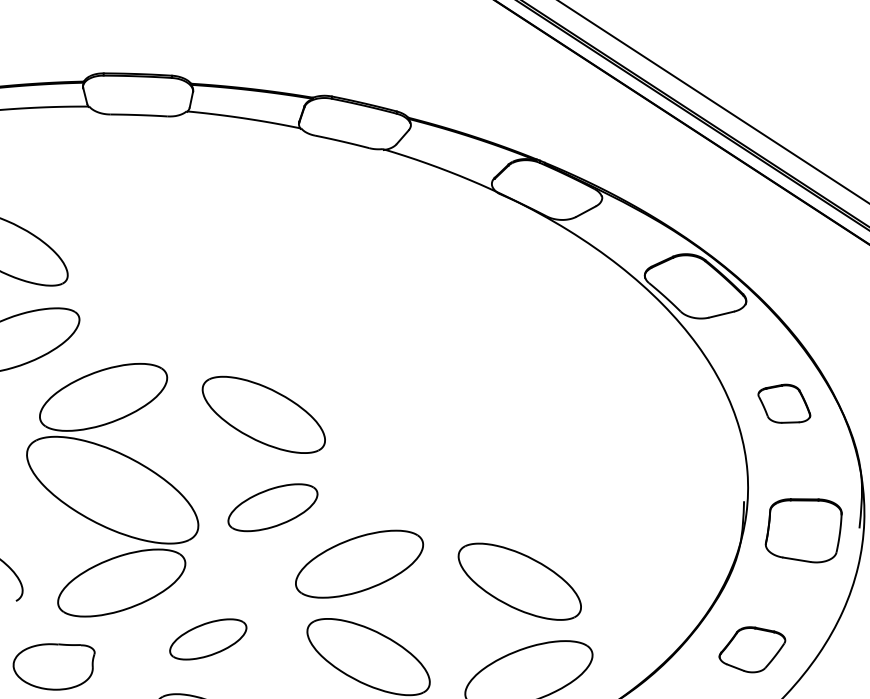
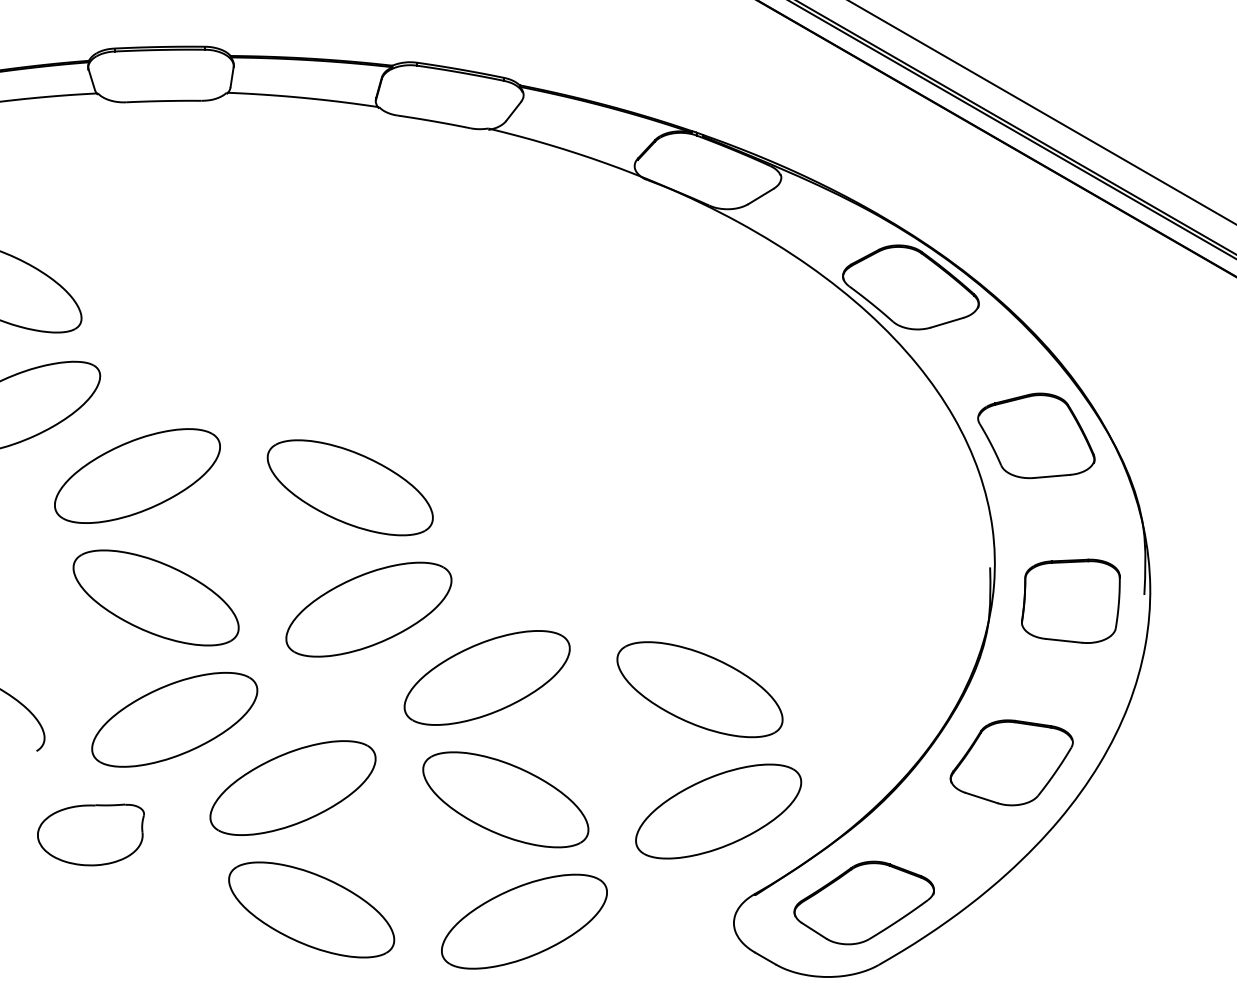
part: (784, 403) -> (1036, 435), size x1.67
part: (112, 489) -> (155, 597), size x0.71
part: (272, 507) -> (368, 609), size x1.43
part: (207, 639) -> (292, 787), size x1.67
part: (752, 649) -> (1011, 762), size x1.43

